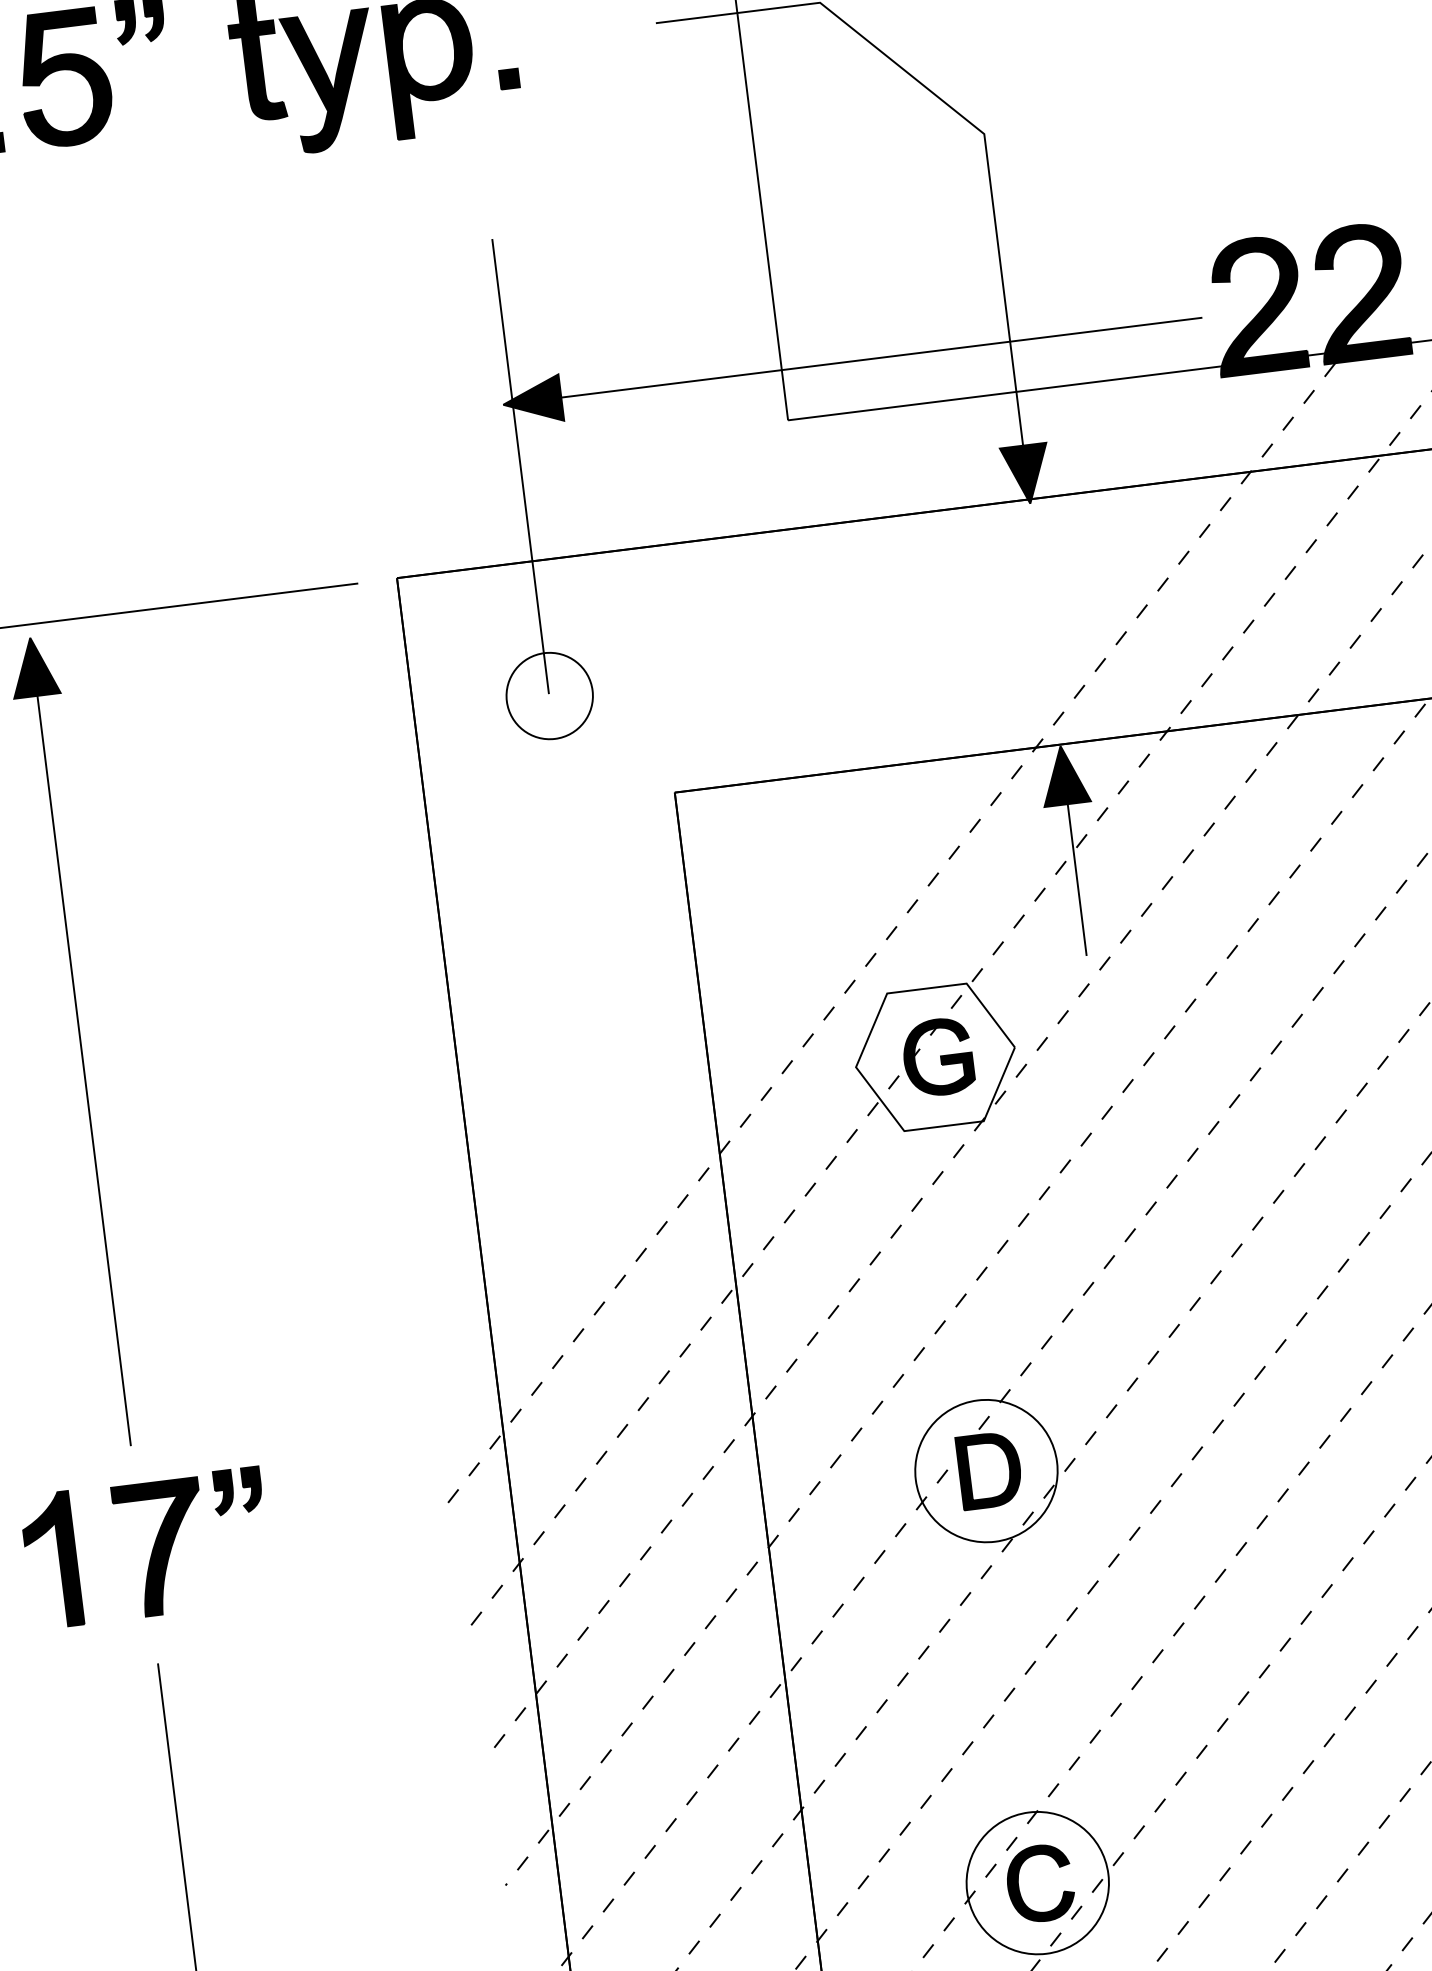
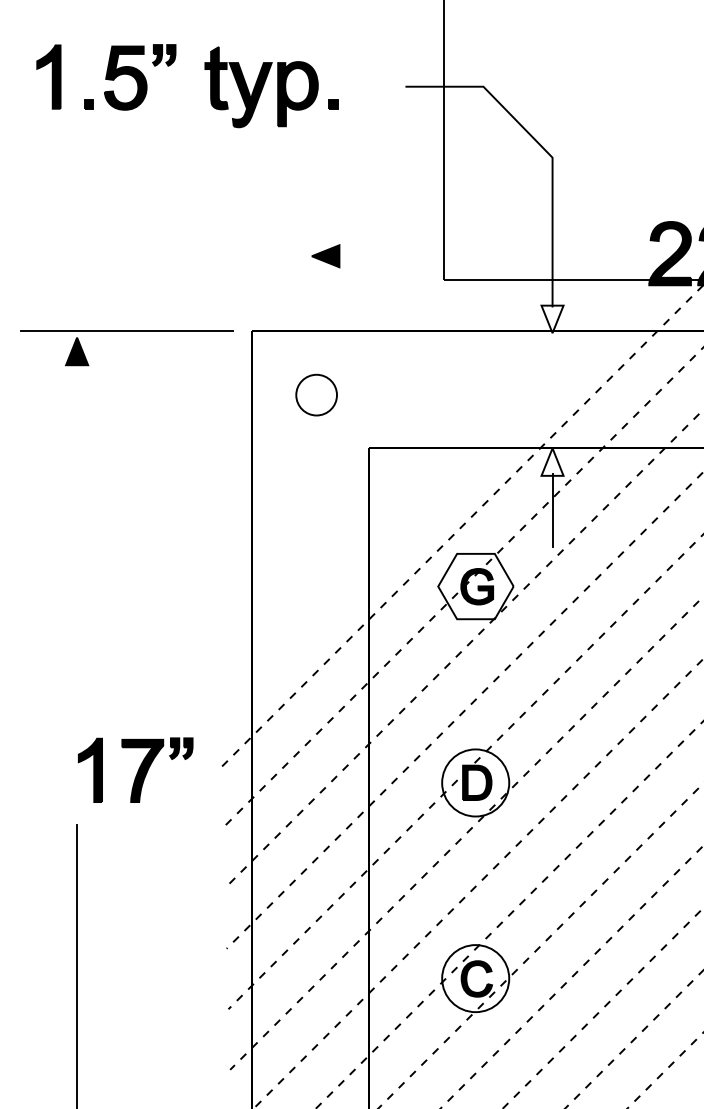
line: (879, 358) -> (490, 256), removed
line: (520, 465) -> (316, 285), removed
fill: (1026, 474) -> (552, 319), removed
fill: (1063, 773) -> (552, 461), removed
line: (84, 1069) -> (77, 542), removed
part: (146, 1546) -> (135, 769), moved

